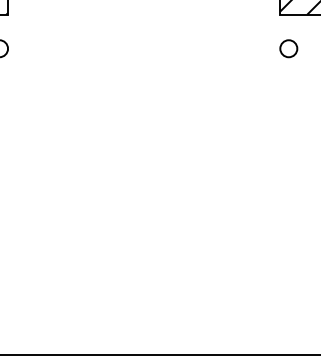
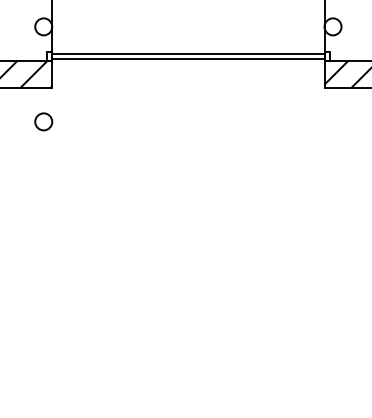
circle: (288, 48) -> (332, 121), removed

